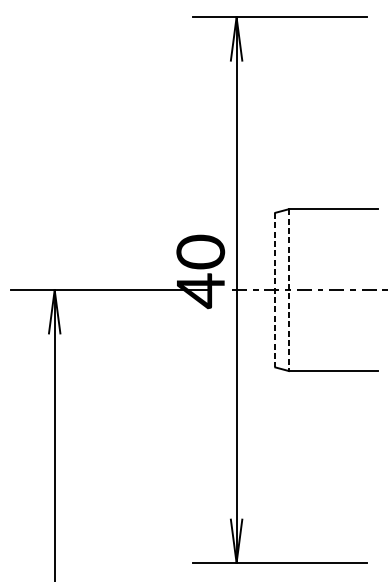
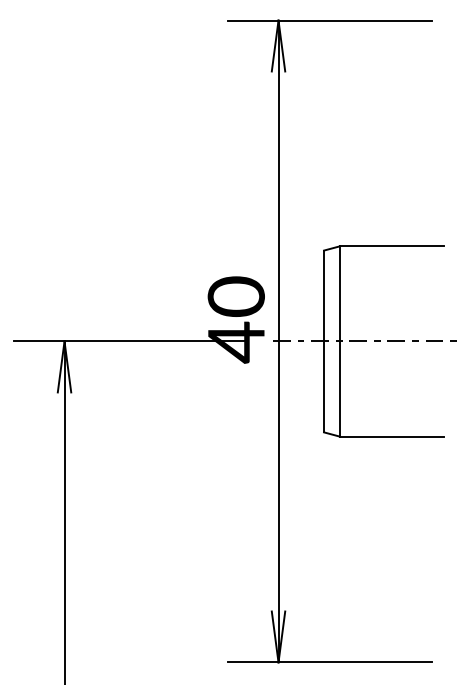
line: (275, 290) -> (324, 341), dashed -> solid
line: (289, 290) -> (340, 341), dashed -> solid

